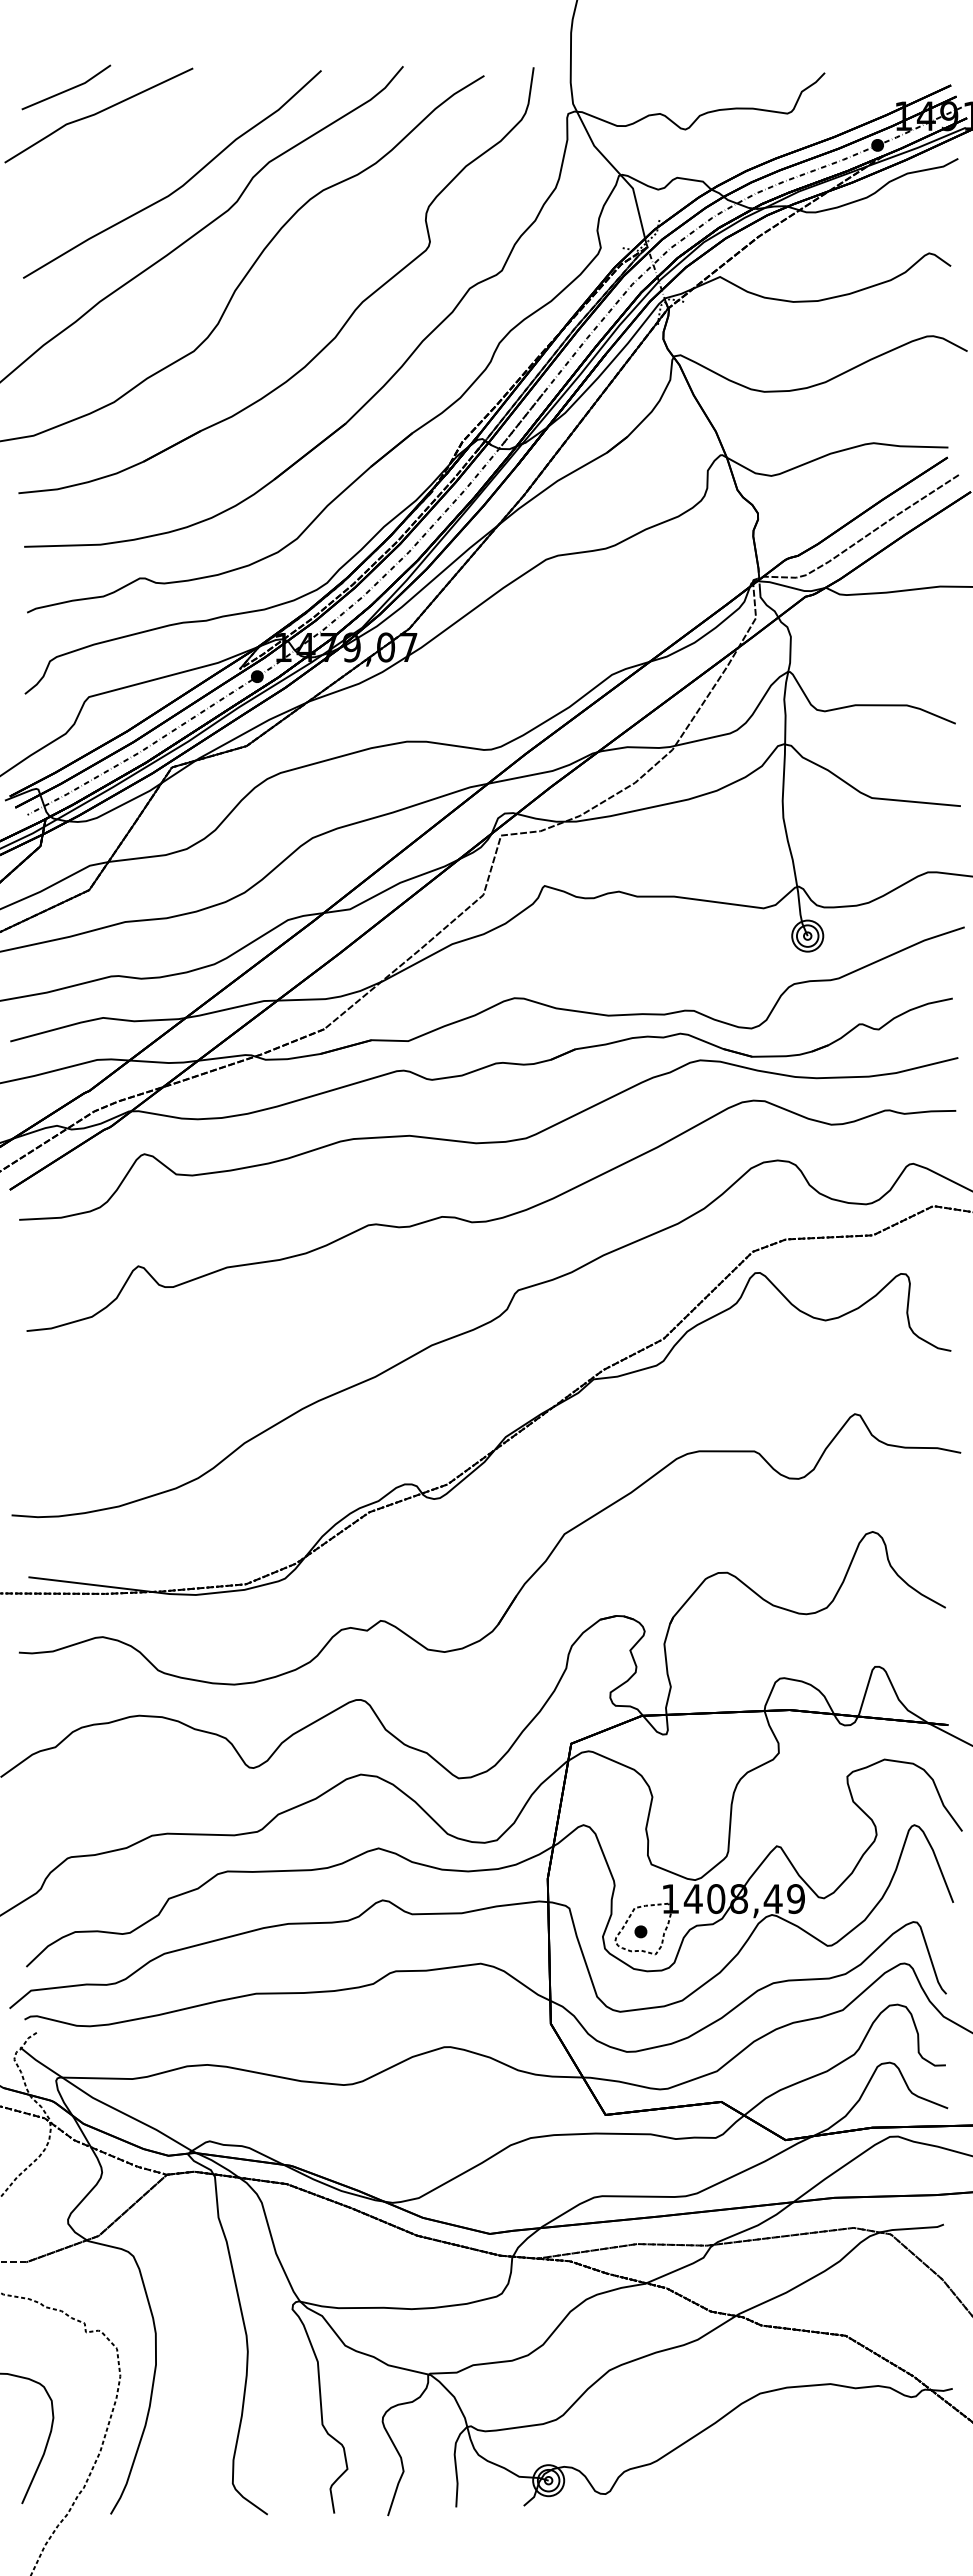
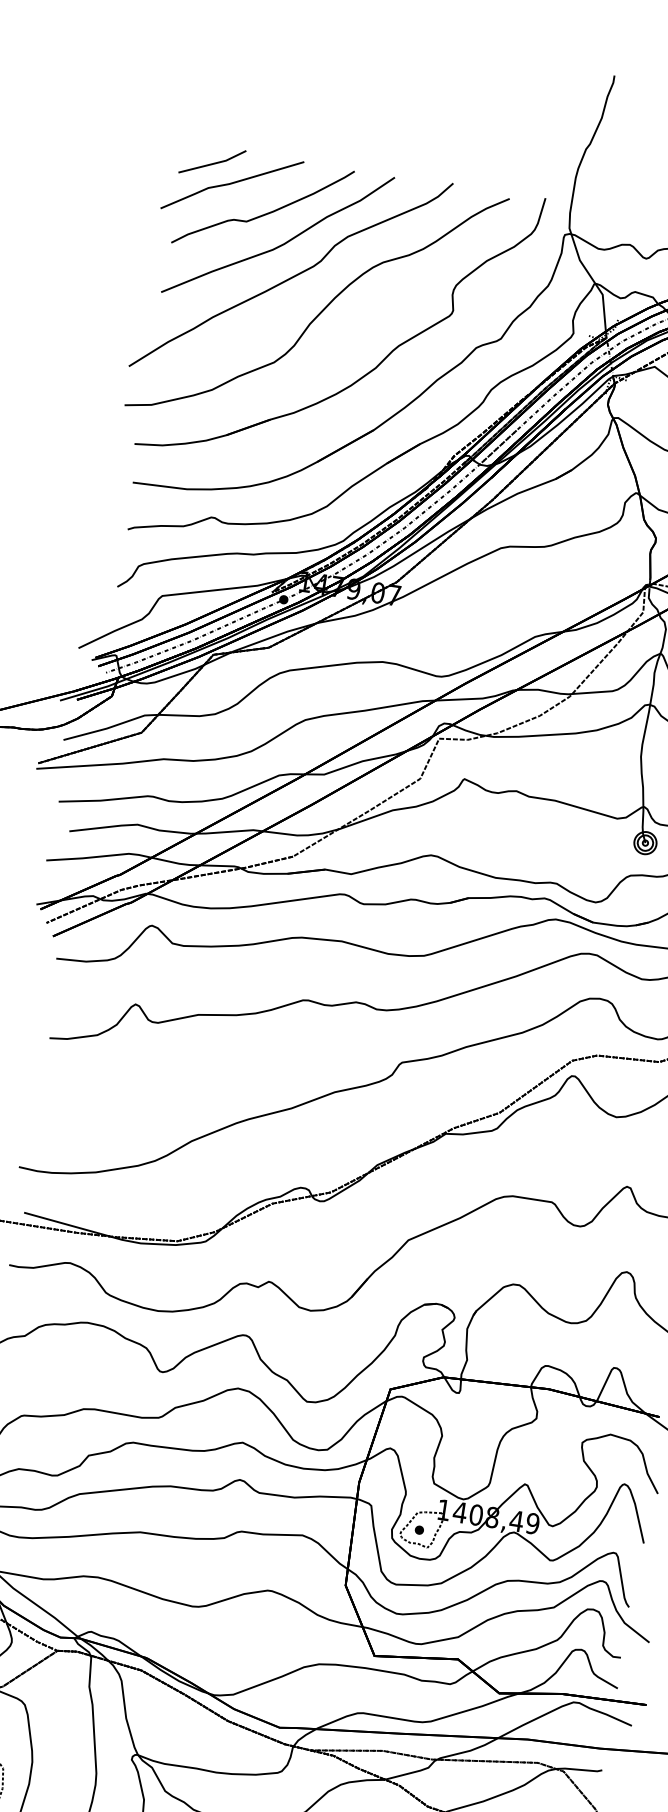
curve: (149, 148) -> (264, 214), added

